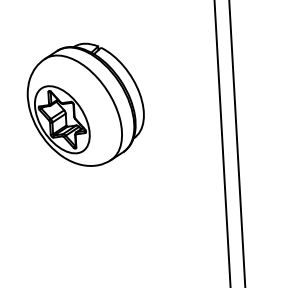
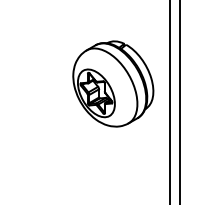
part: (86, 104) -> (113, 83), moved

